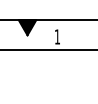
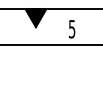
text: (56, 36) -> (70, 28), 1 -> 5

